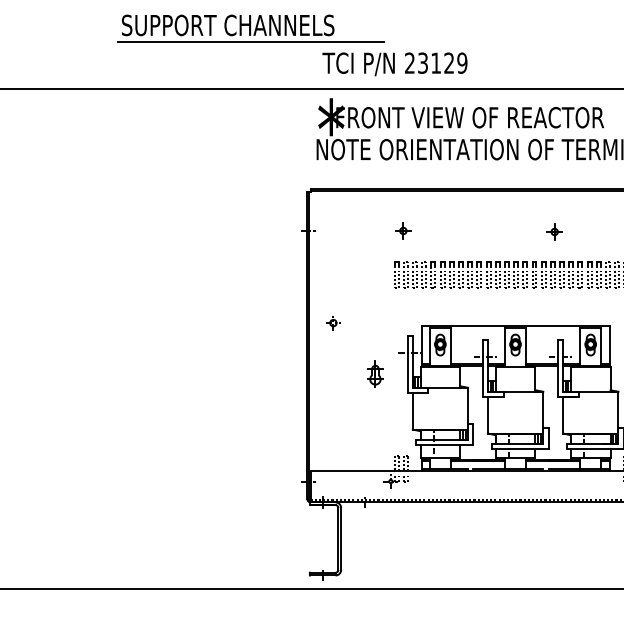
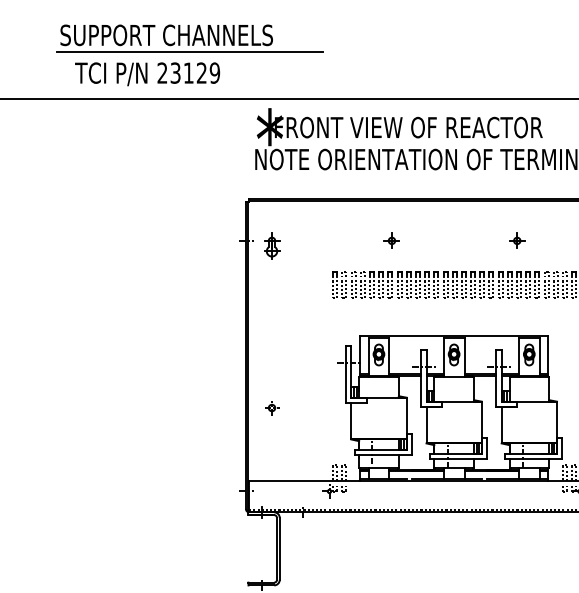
text: (394, 64) -> (147, 74), moved
part: (403, 230) -> (392, 240), moved
part: (554, 231) -> (517, 240), moved
part: (333, 323) -> (272, 408), moved
part: (375, 373) -> (272, 245), moved

